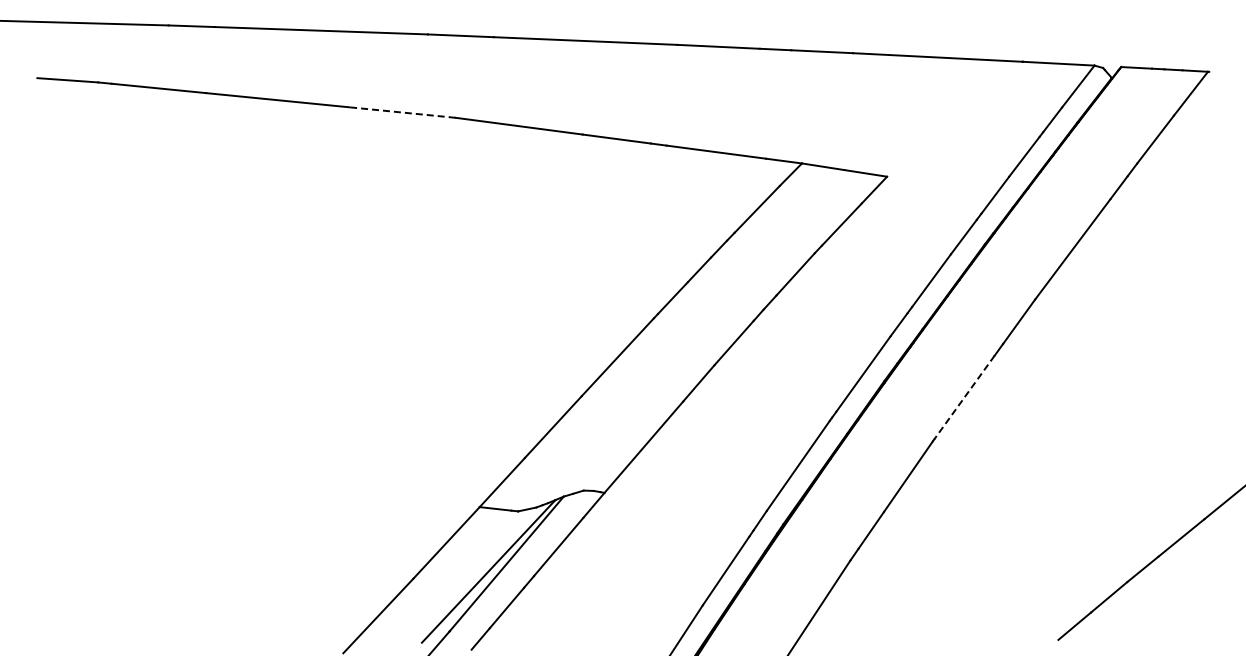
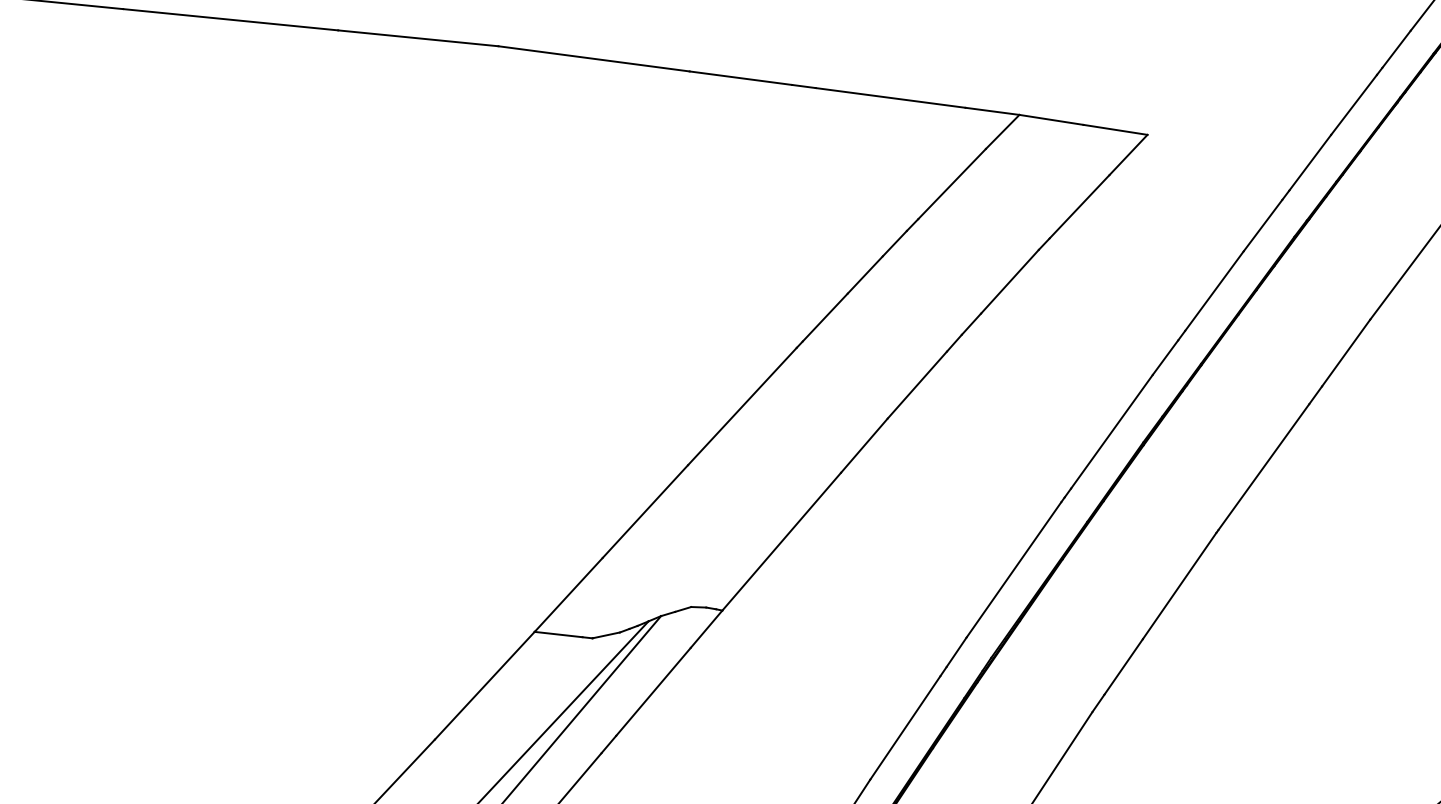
line: (402, 112) -> (418, 38), dashed -> solid
line: (964, 397) -> (1263, 466), dashed -> solid

